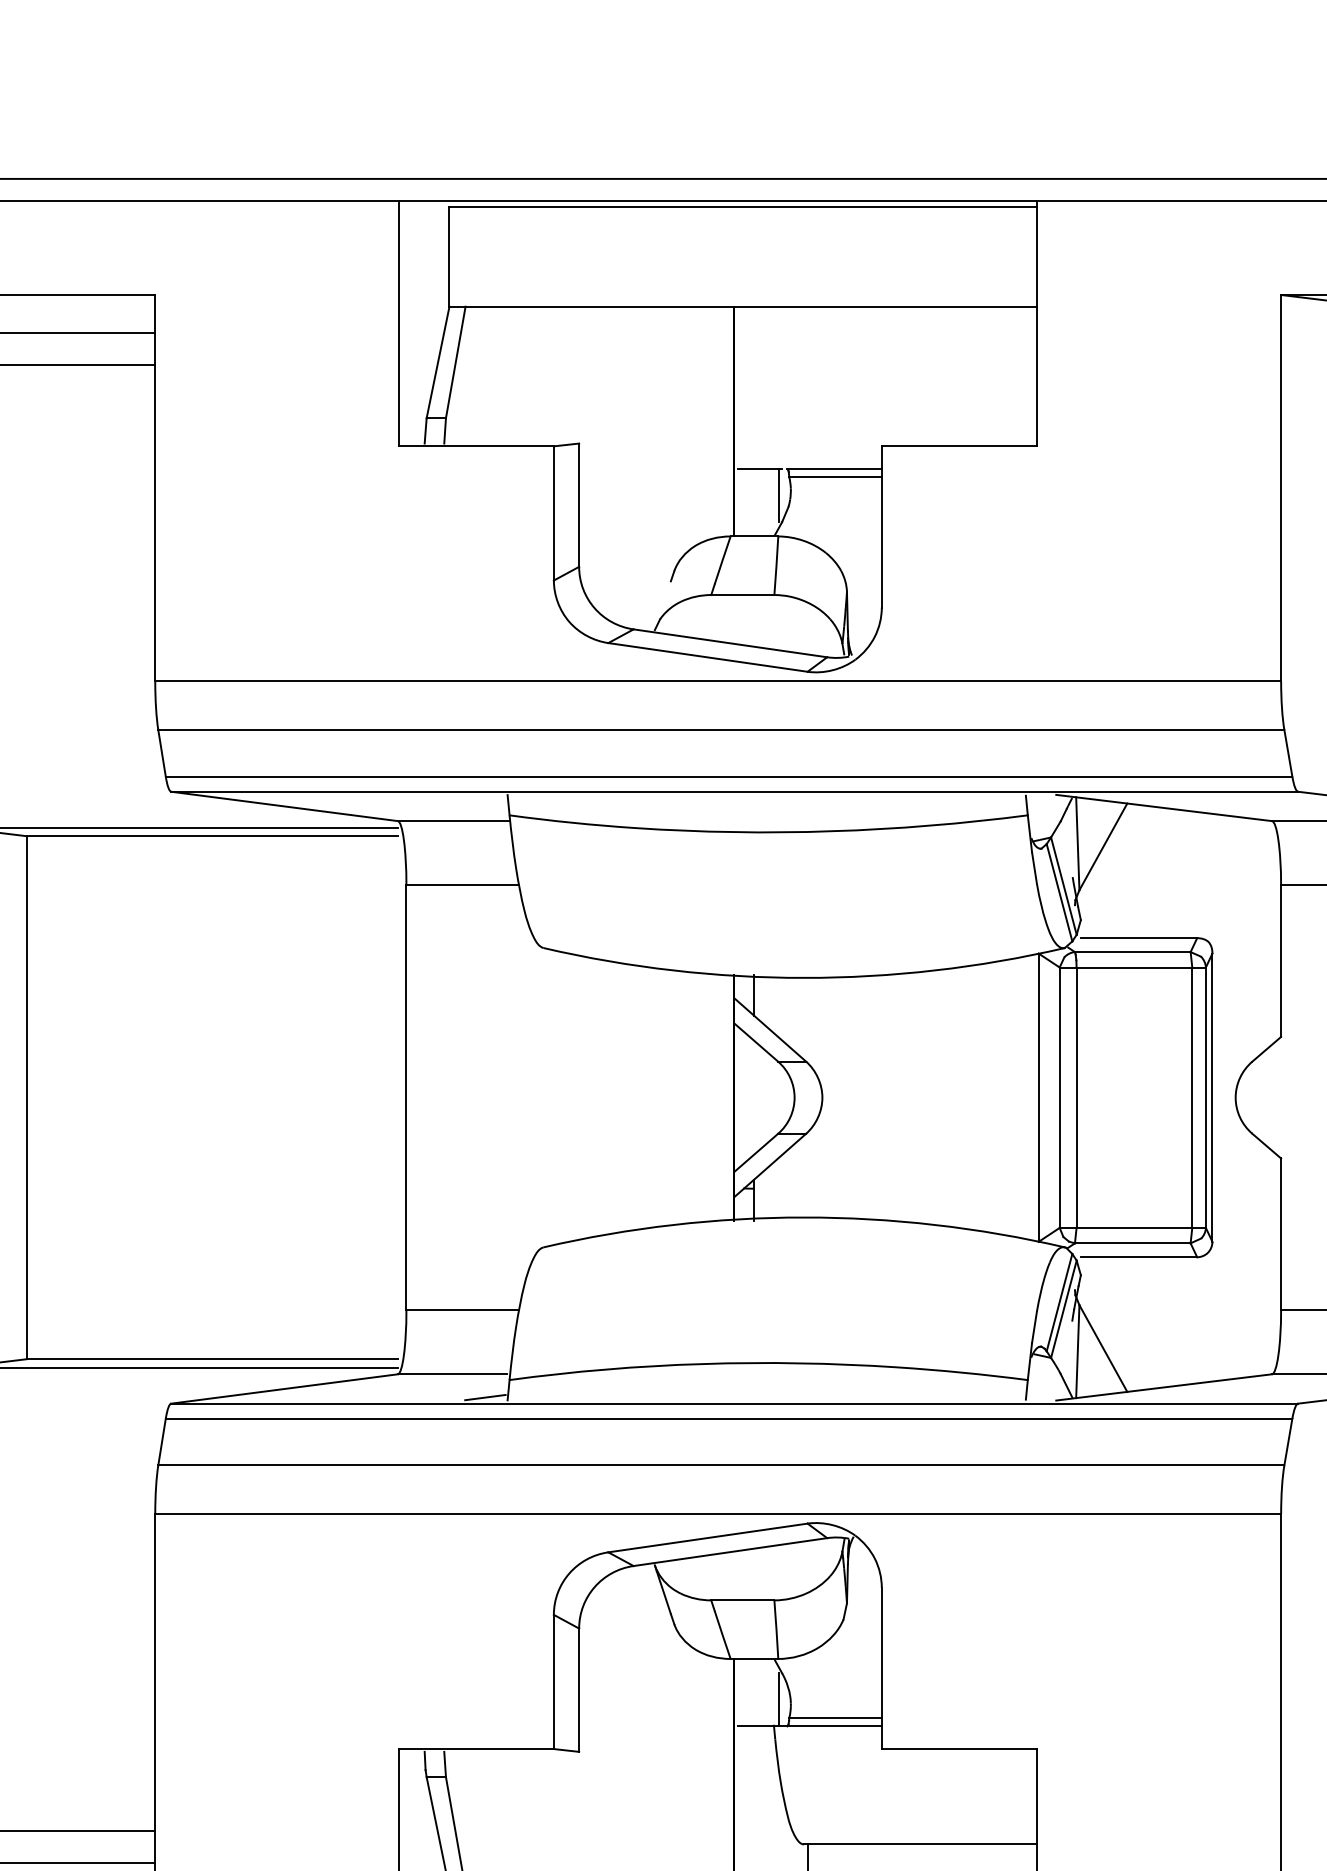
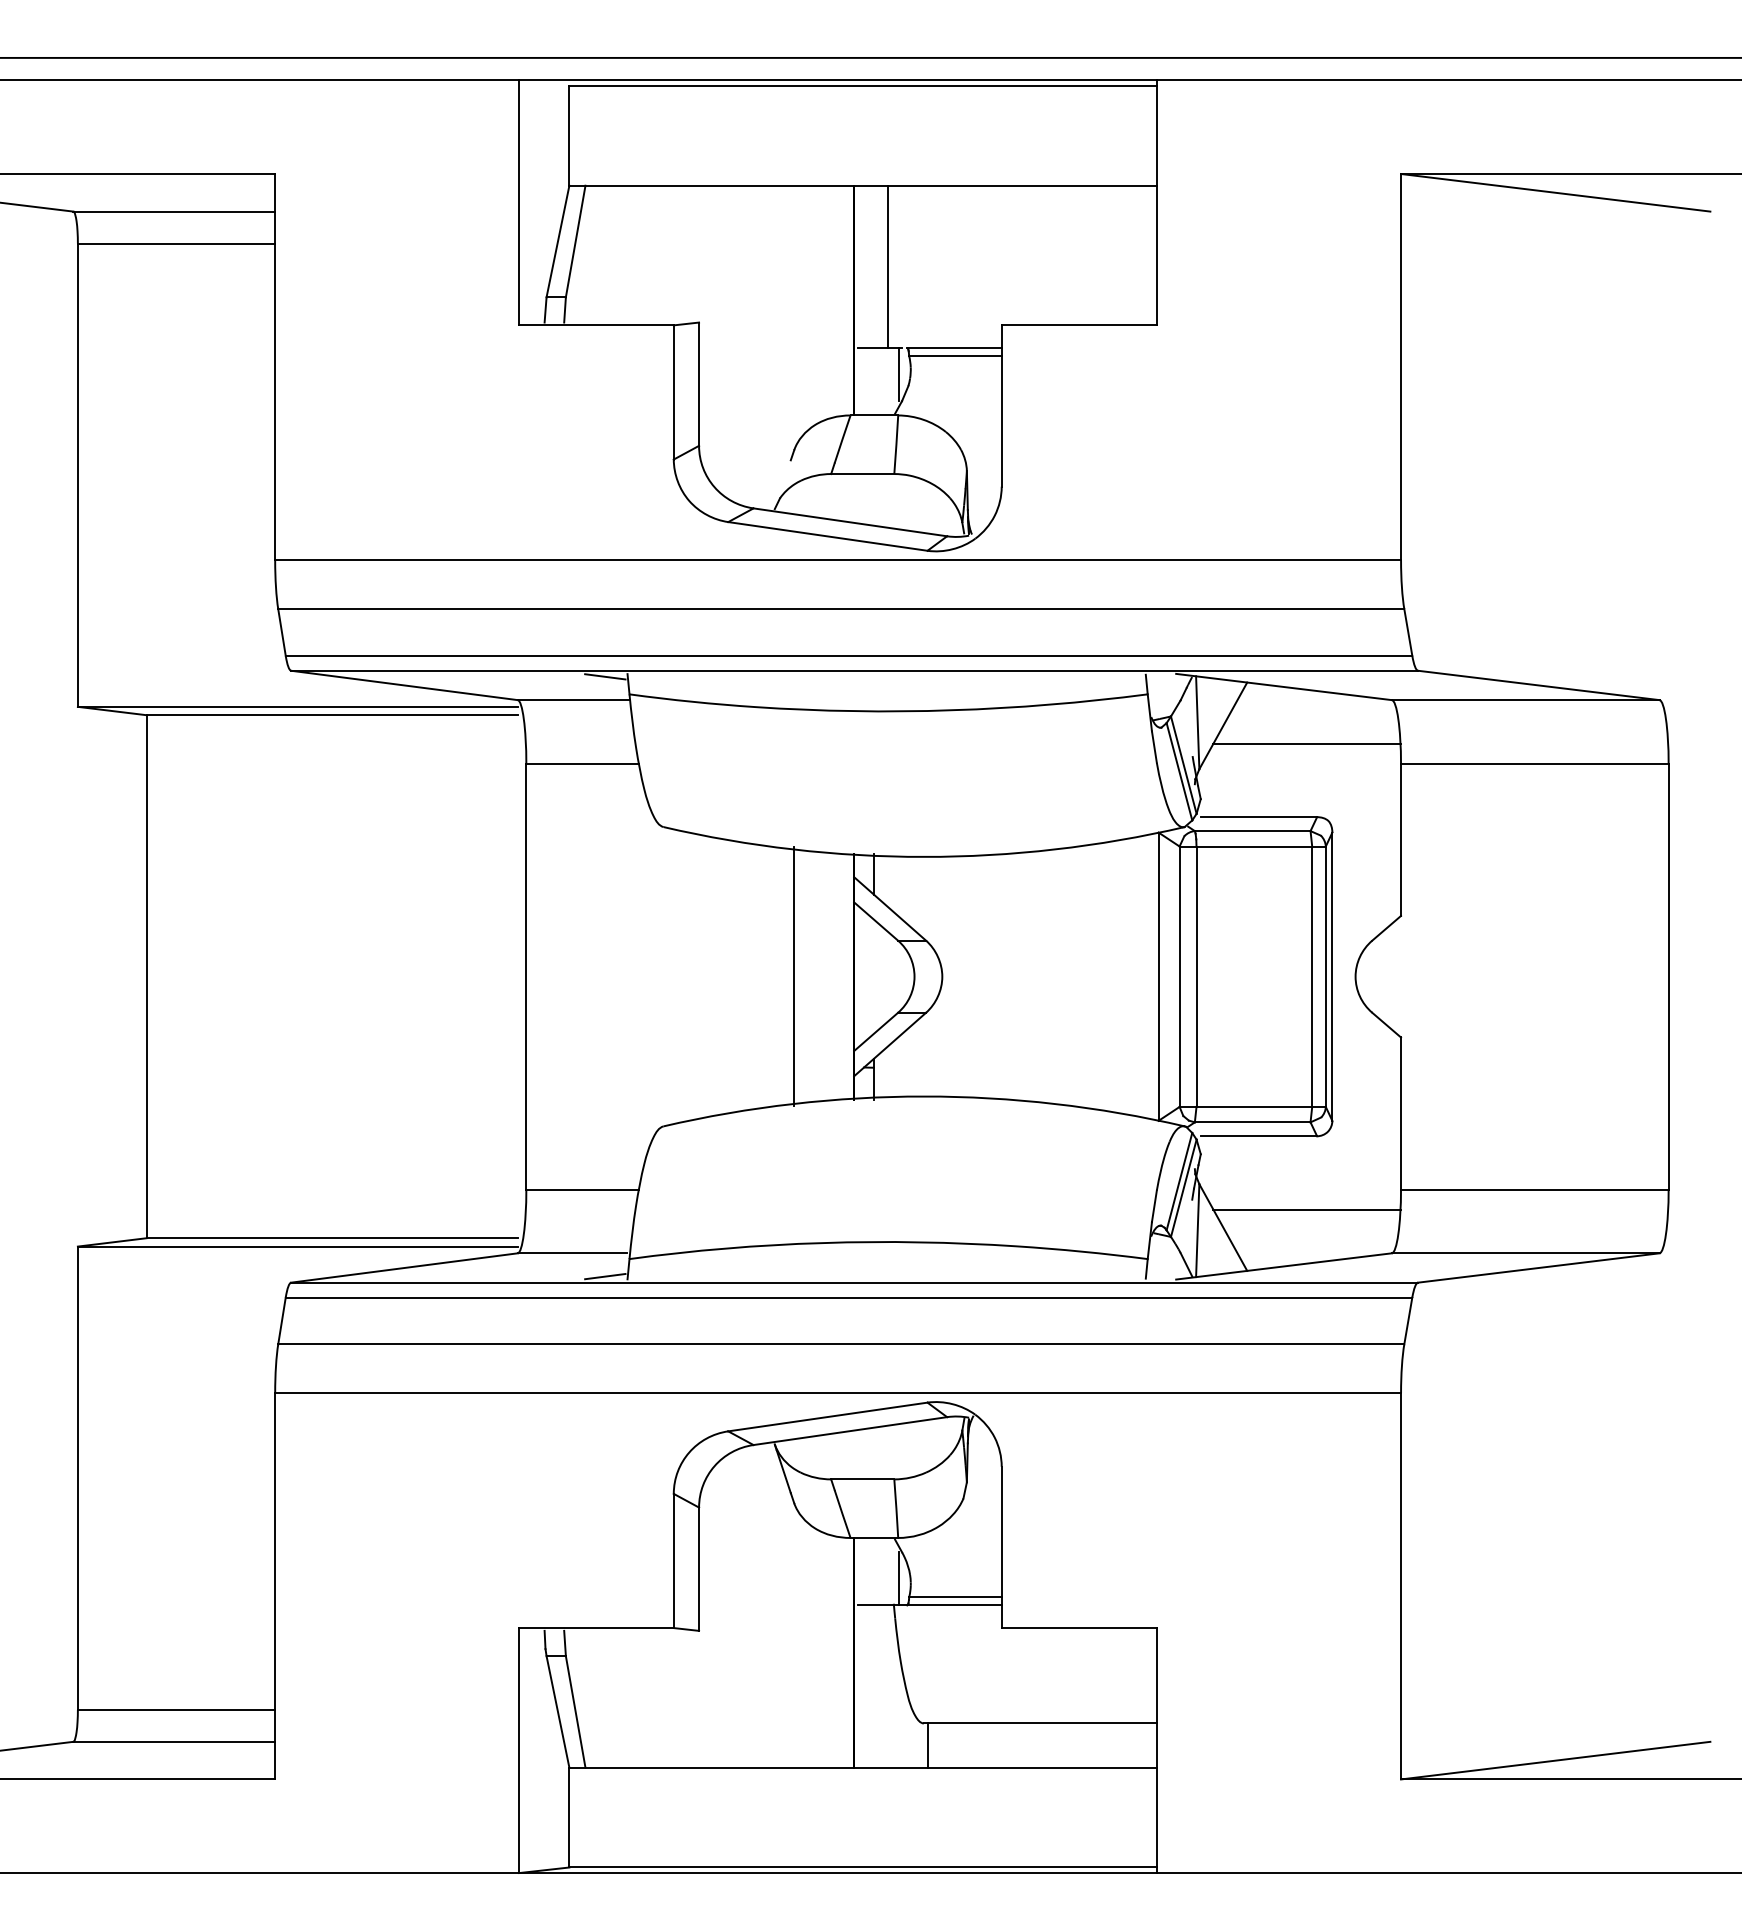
line: (768, 387) -> (888, 266), added
line: (485, 797) -> (605, 676), added
line: (1187, 864) -> (1307, 743), added
line: (673, 1097) -> (793, 976), added
line: (1187, 1330) -> (1307, 1209), added

